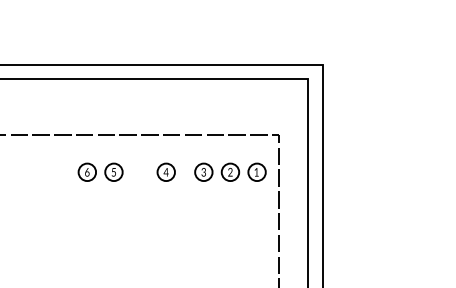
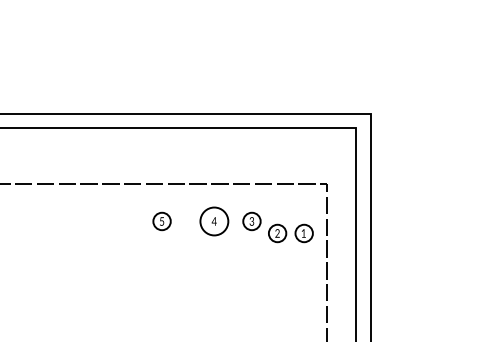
part: (86, 172) -> (134, 221), removed
circle: (166, 172) -> (214, 221), size x1.6
part: (243, 172) -> (290, 233), moved

